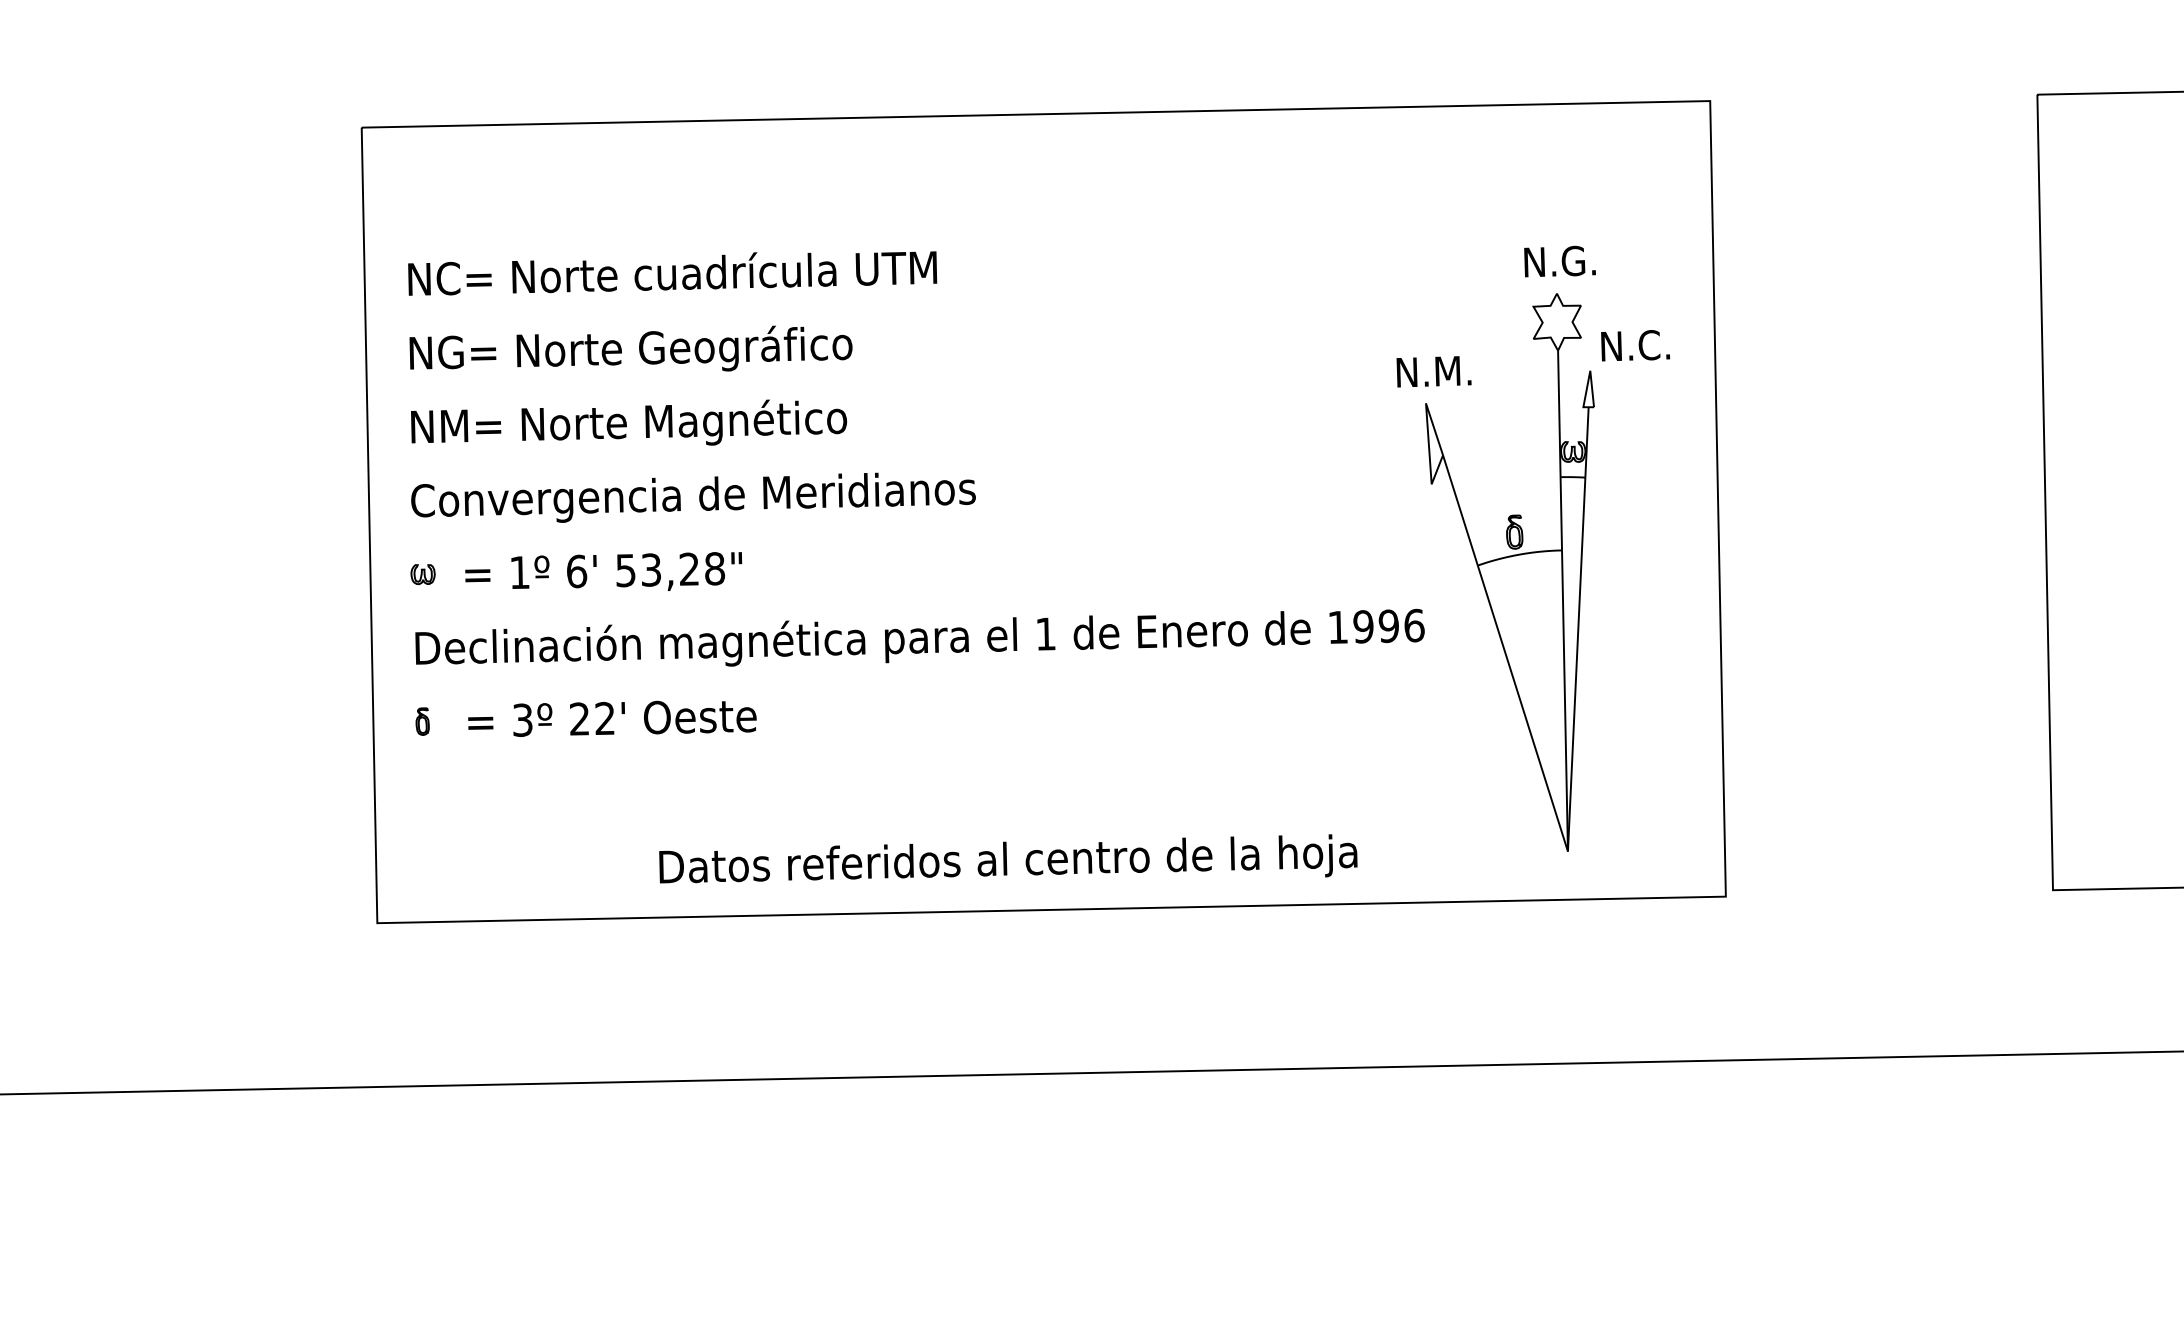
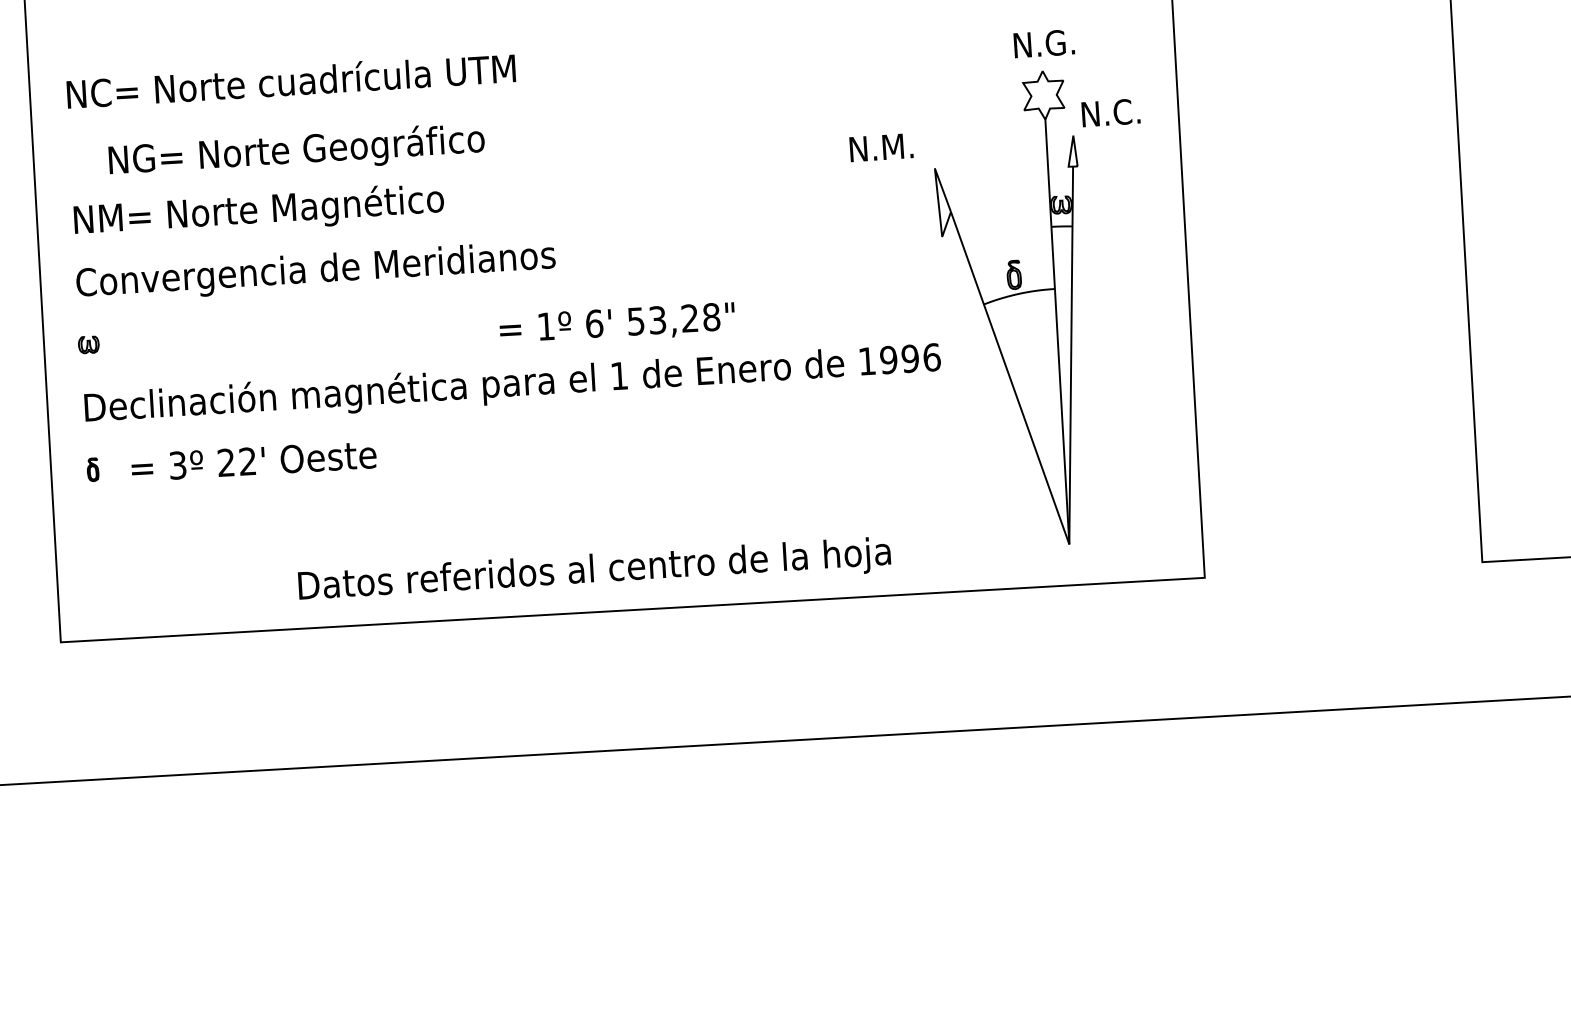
text: (630, 348) -> (296, 149), moved
text: (1433, 371) -> (880, 147), moved
text: (603, 571) -> (617, 322), moved

